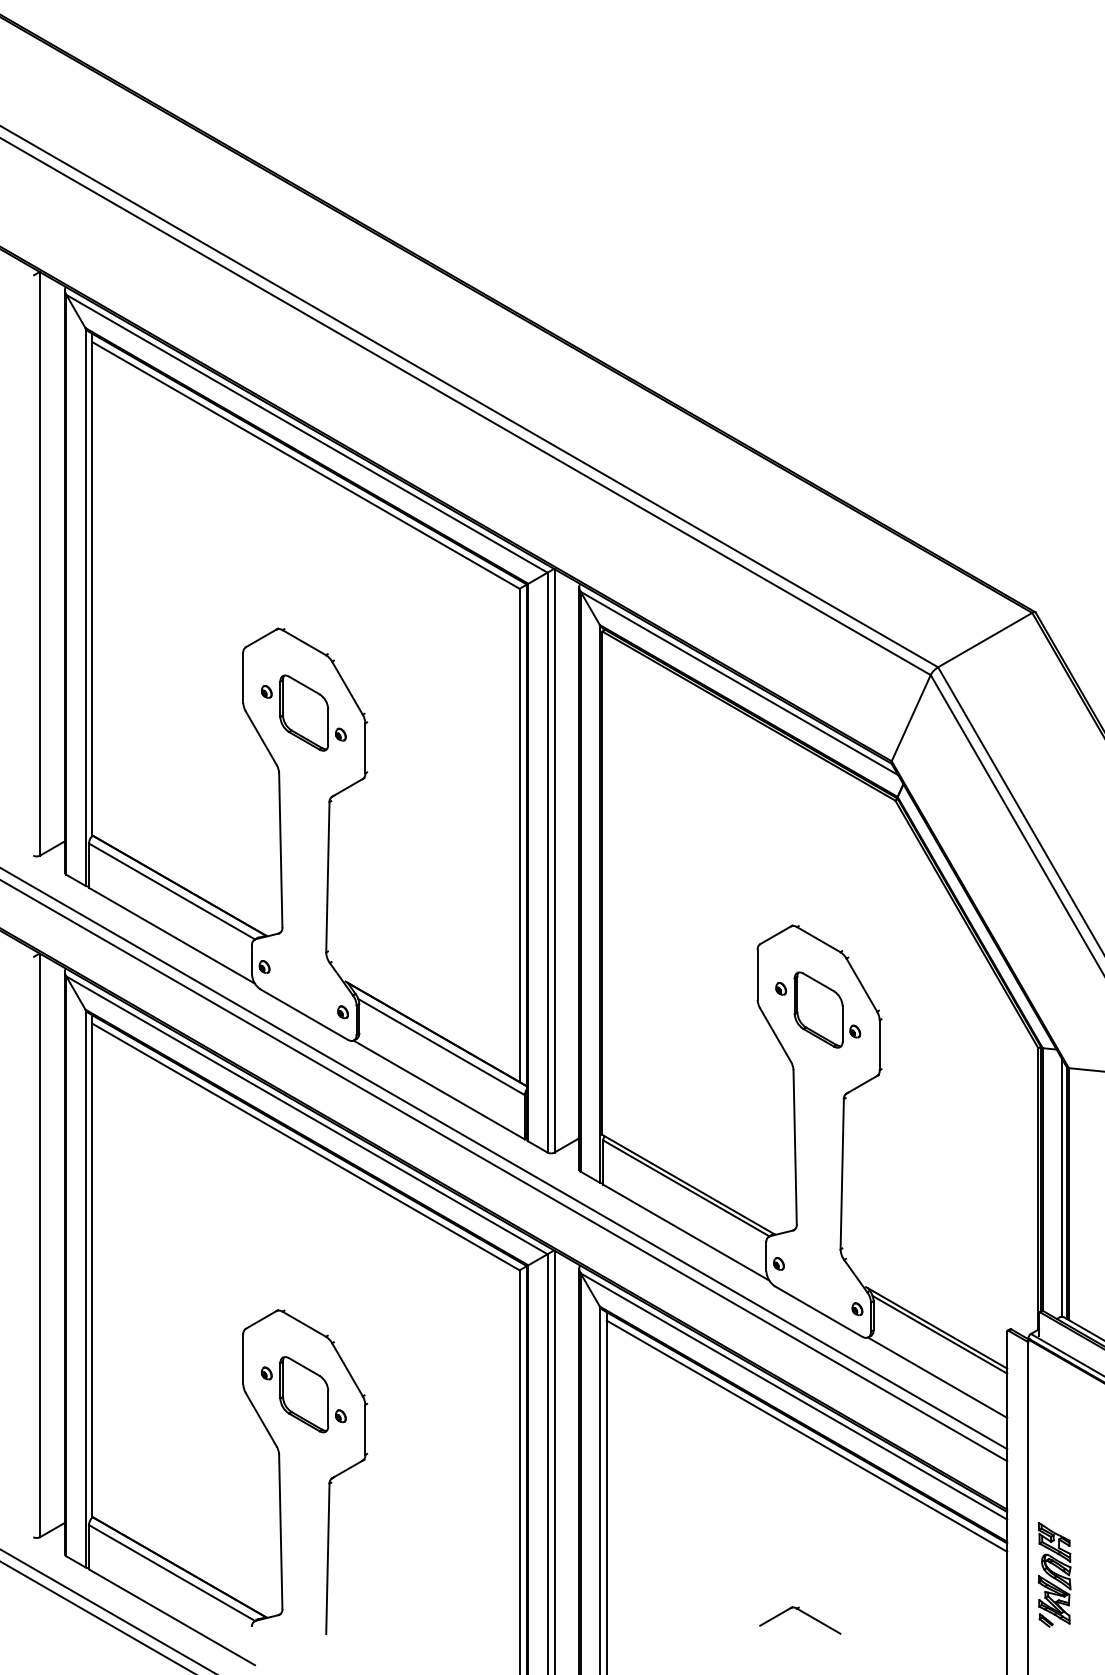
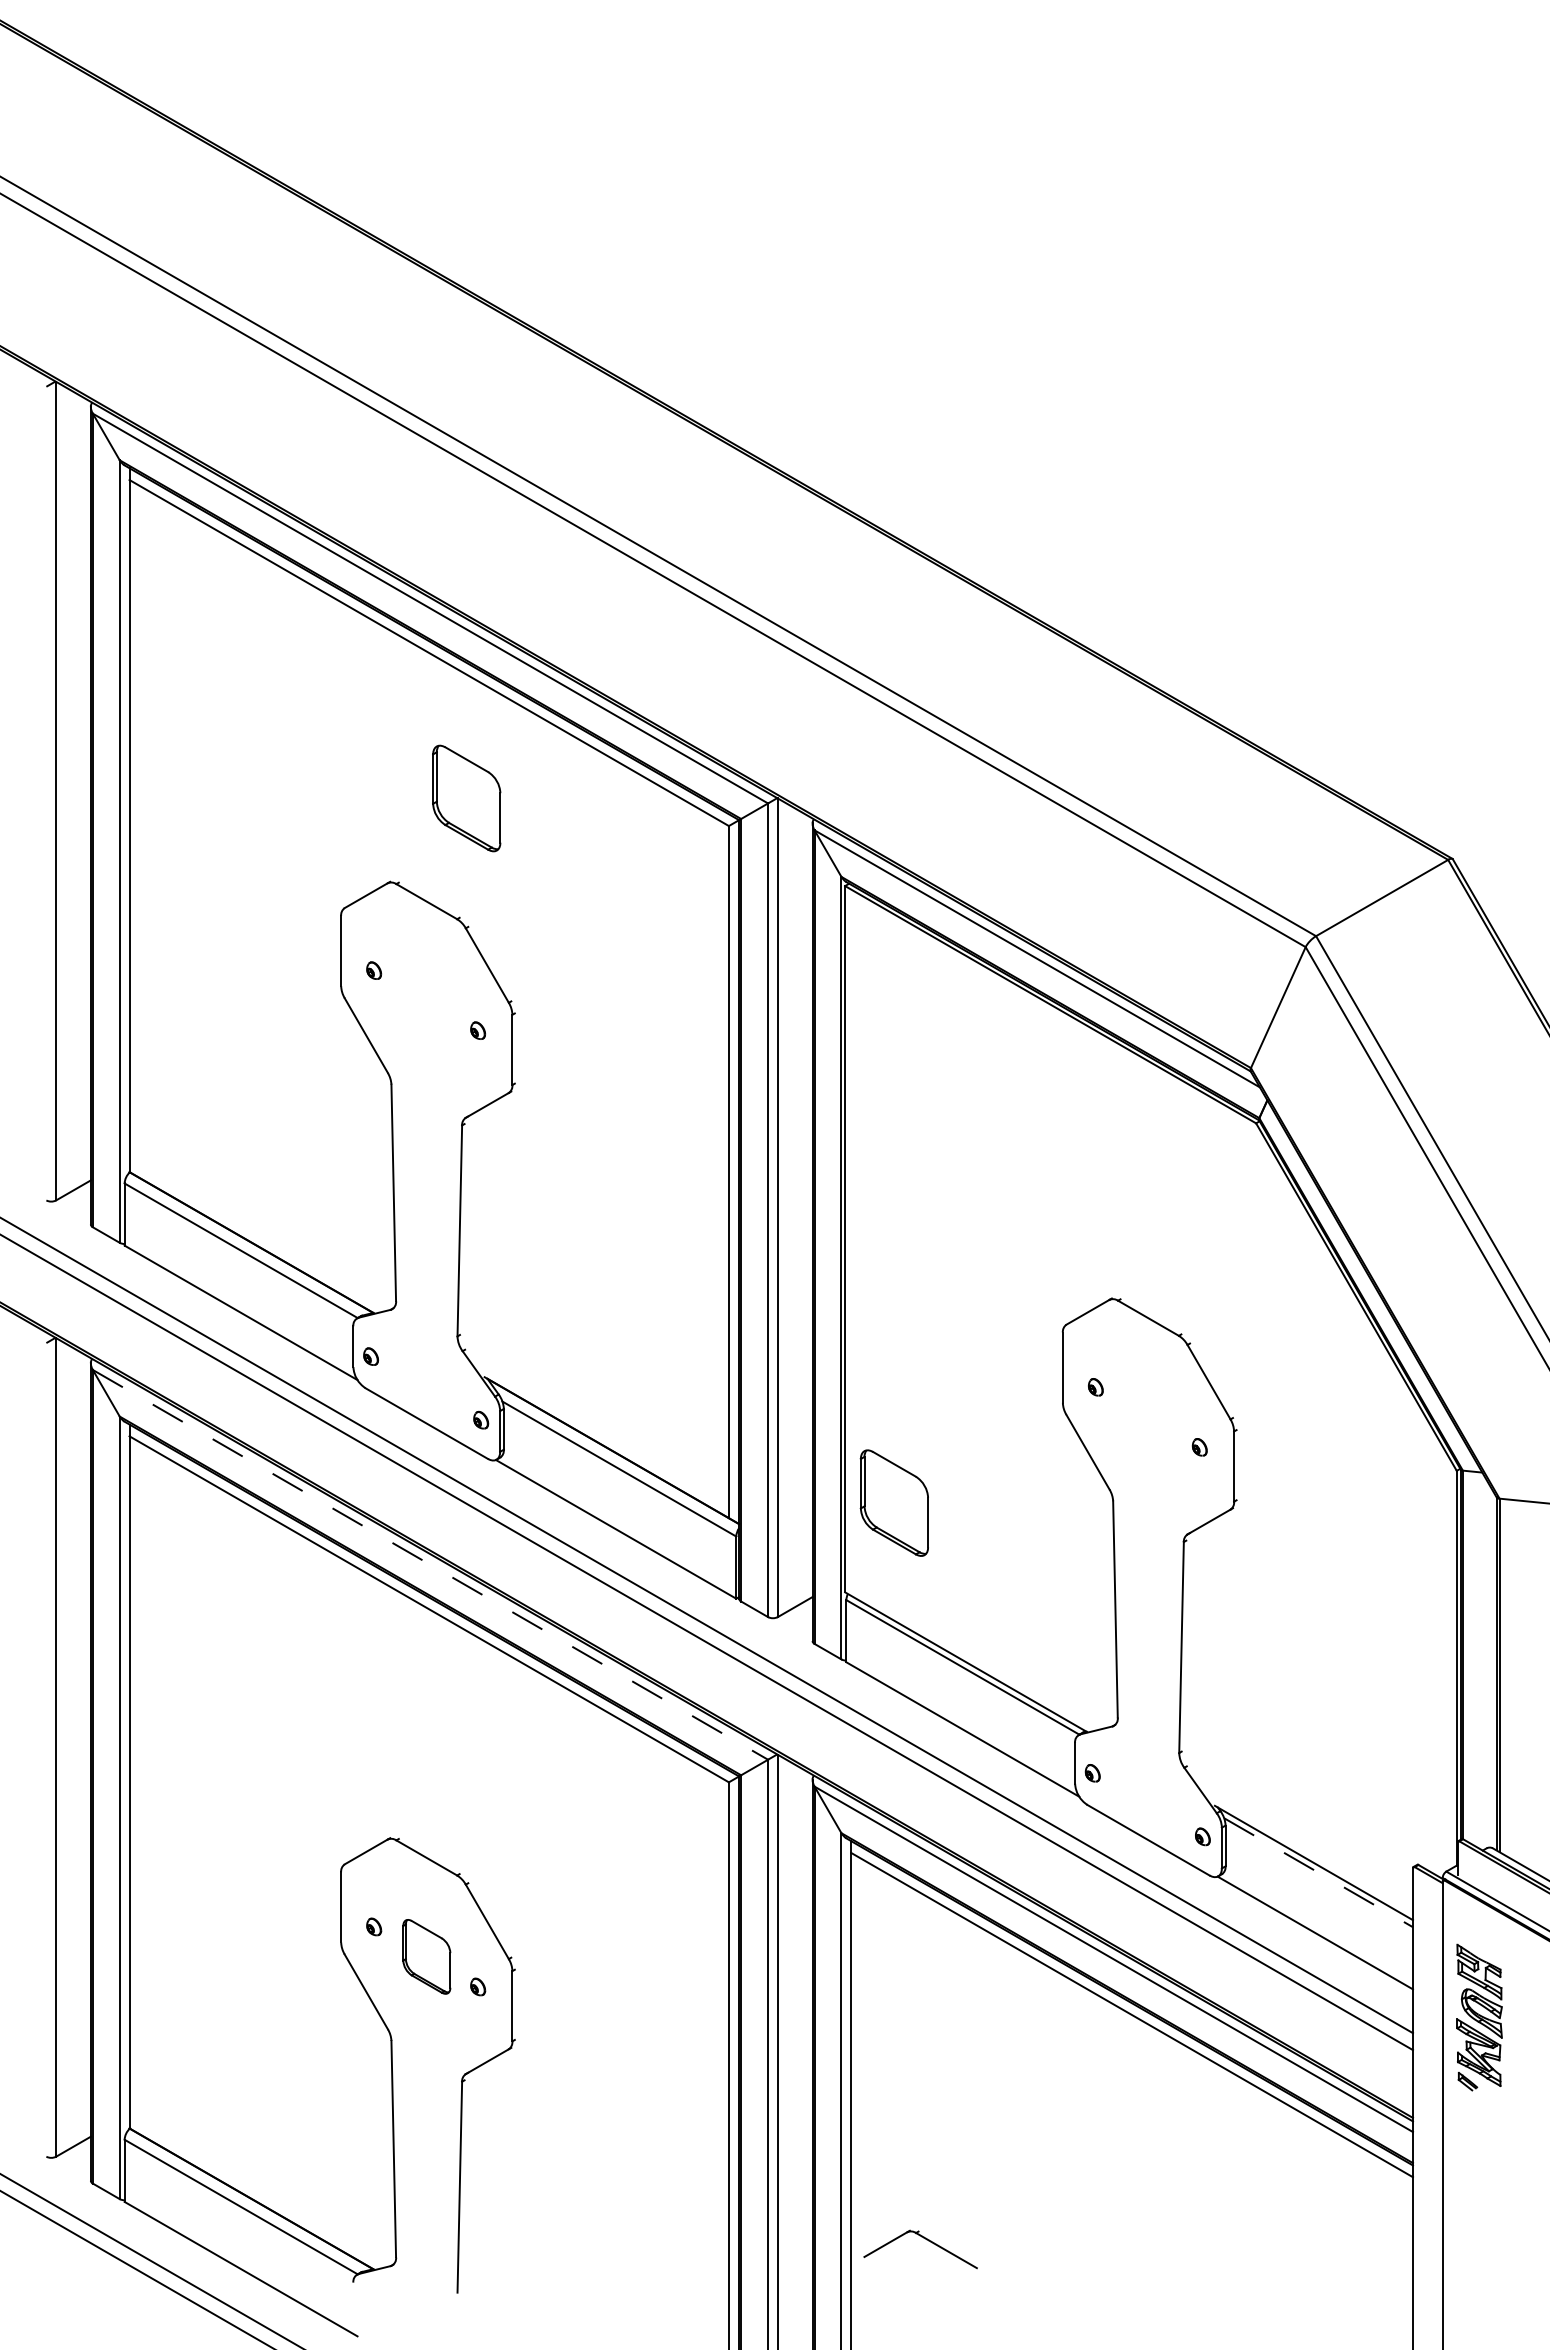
part: (304, 713) -> (466, 798), moved
part: (817, 1009) -> (893, 1502), moved
line: (306, 1115) -> (430, 1564), solid -> dashed
line: (1061, 1187) -> (1489, 1666), removed
line: (940, 1334) -> (1319, 1872), solid -> dashed
part: (304, 1394) -> (426, 1956), size x0.7
part: (1054, 1574) -> (1479, 2017), moved
part: (804, 1613) -> (926, 2240), moved

